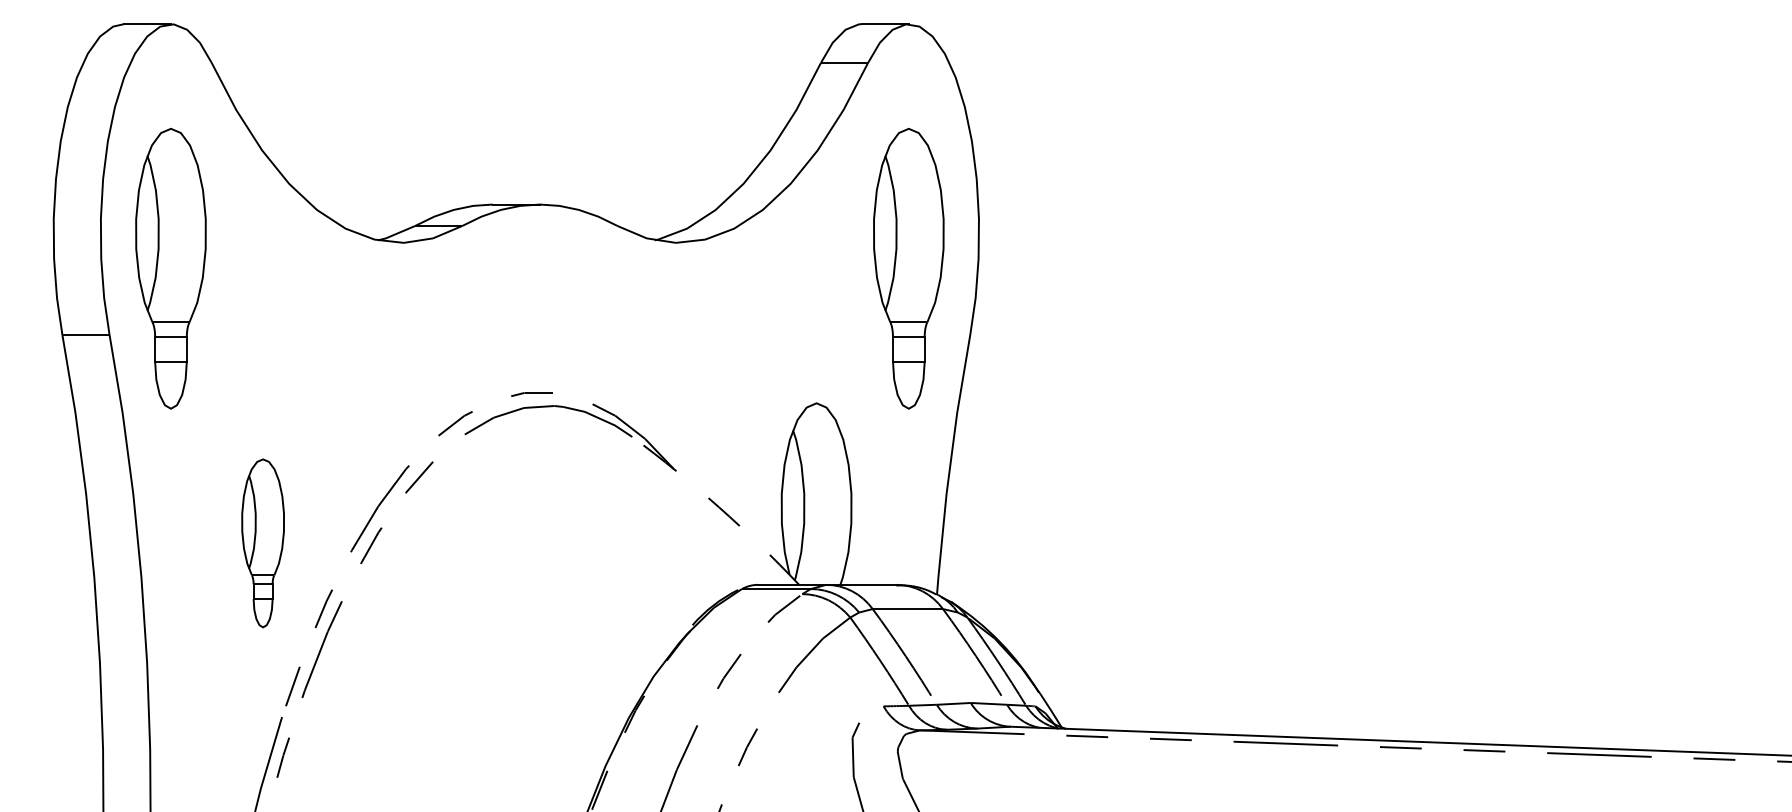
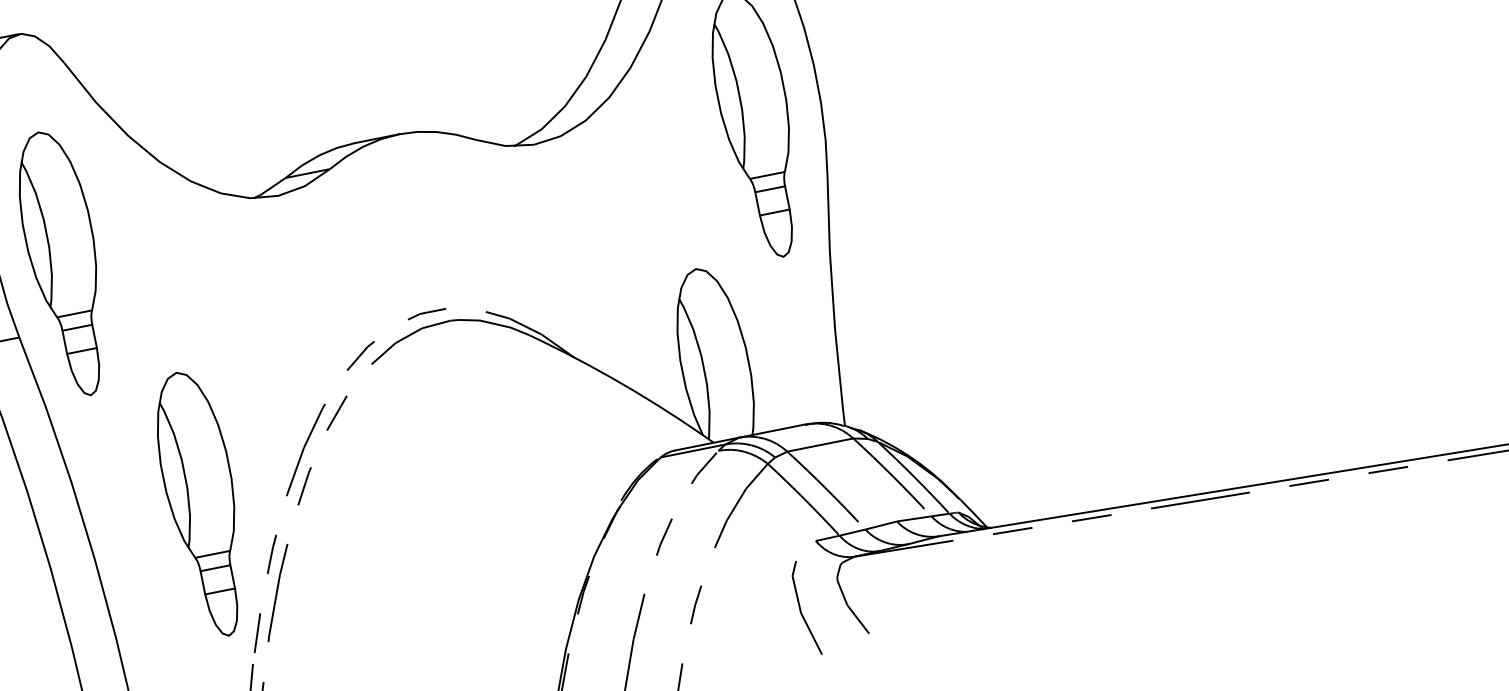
arc: (719, 507) -> (624, 385), dashed -> solid
part: (262, 543) -> (202, 504), size x1.67

